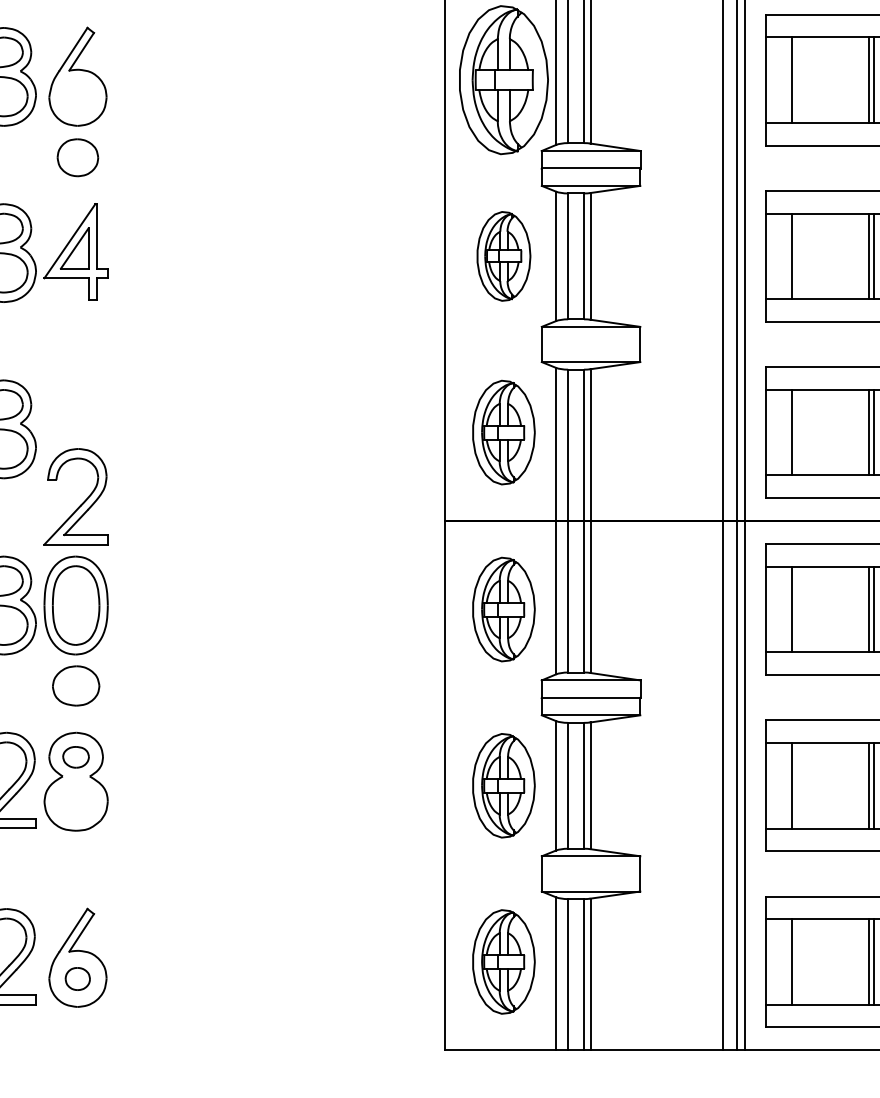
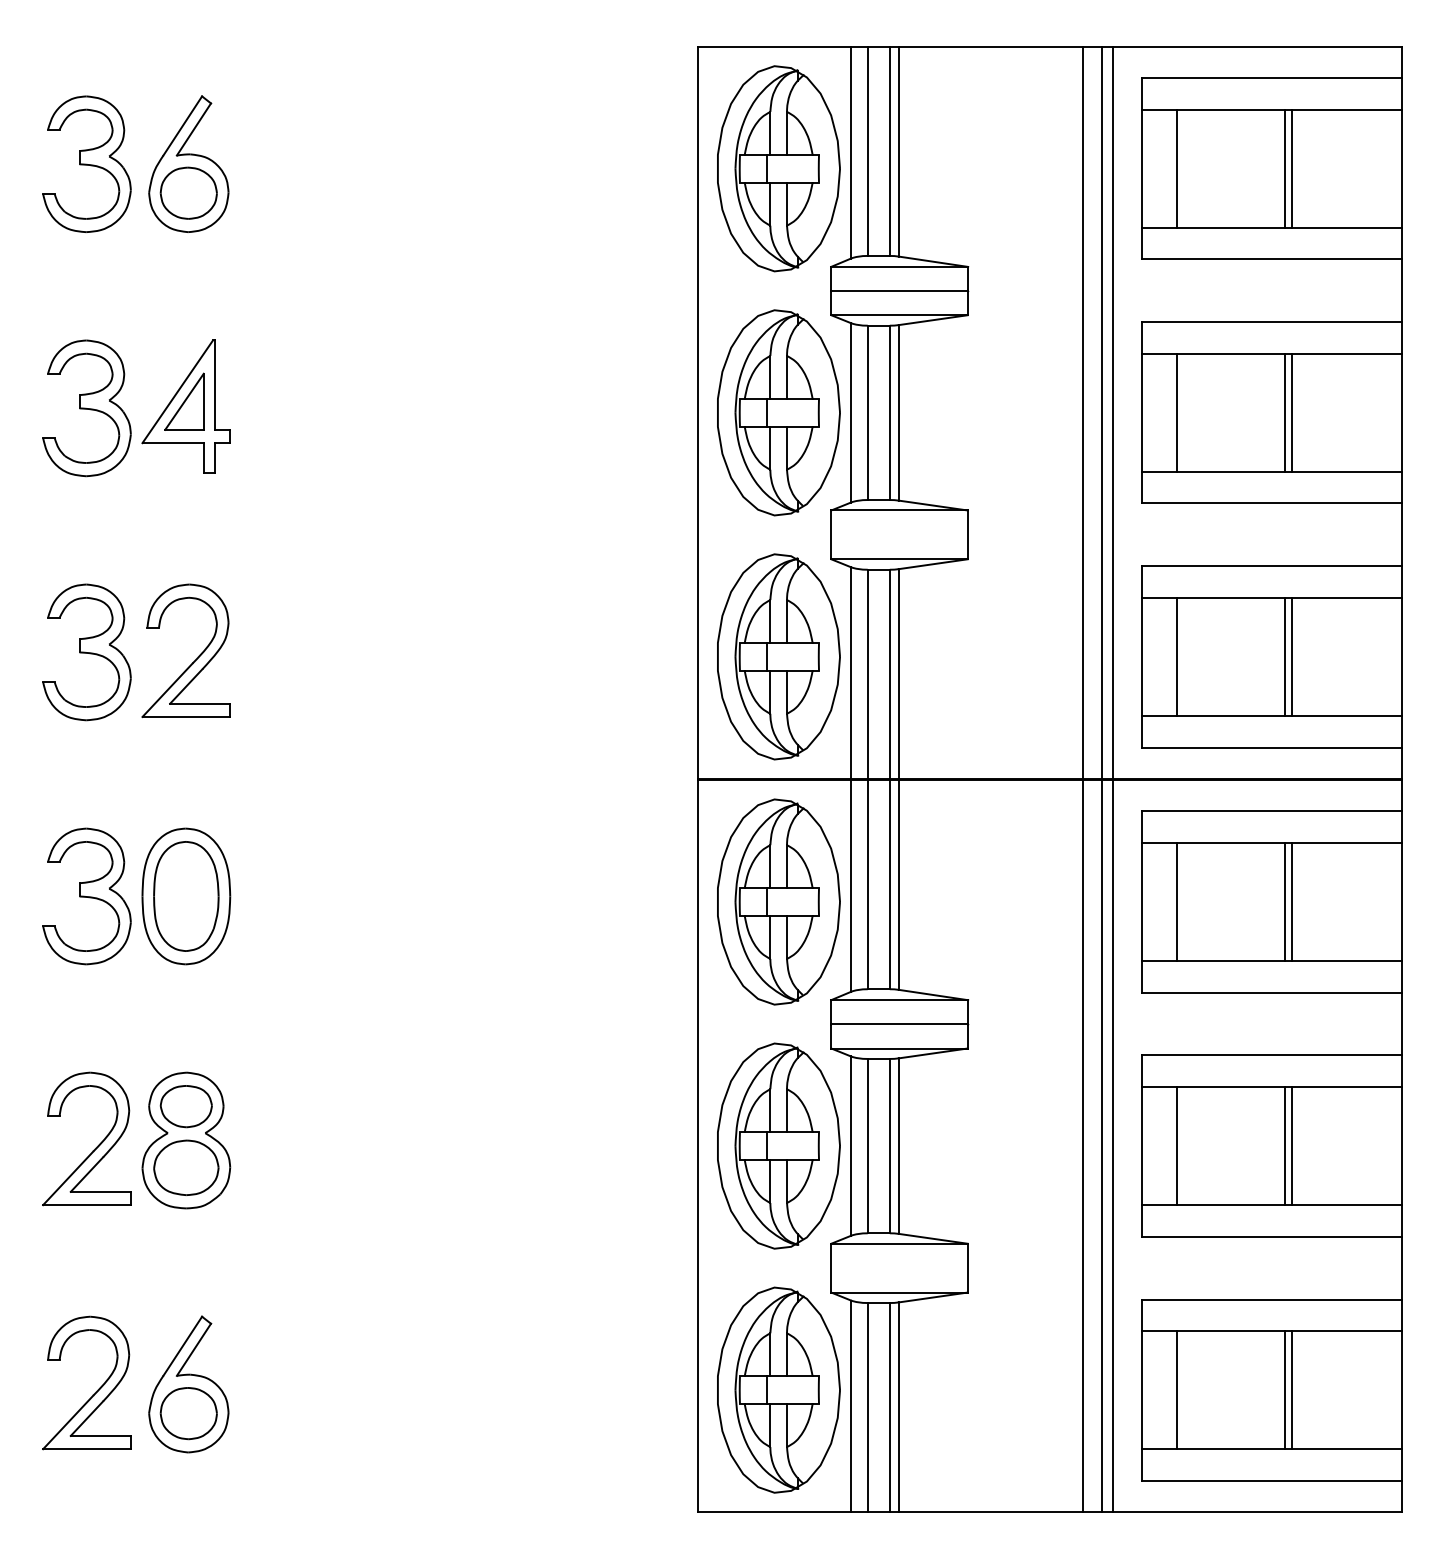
part: (77, 157) -> (188, 192), moved
part: (503, 256) -> (778, 412), size x1.67
part: (503, 432) -> (778, 656), size x1.43
part: (84, 500) -> (197, 656), moved
part: (503, 609) -> (778, 901), size x1.43
part: (76, 685) -> (186, 1167), moved
part: (75, 757) -> (185, 1106), size x1.43
part: (503, 785) -> (778, 1145), size x1.43
part: (503, 961) -> (778, 1389), size x1.43
part: (77, 978) -> (188, 1413), size x1.67

